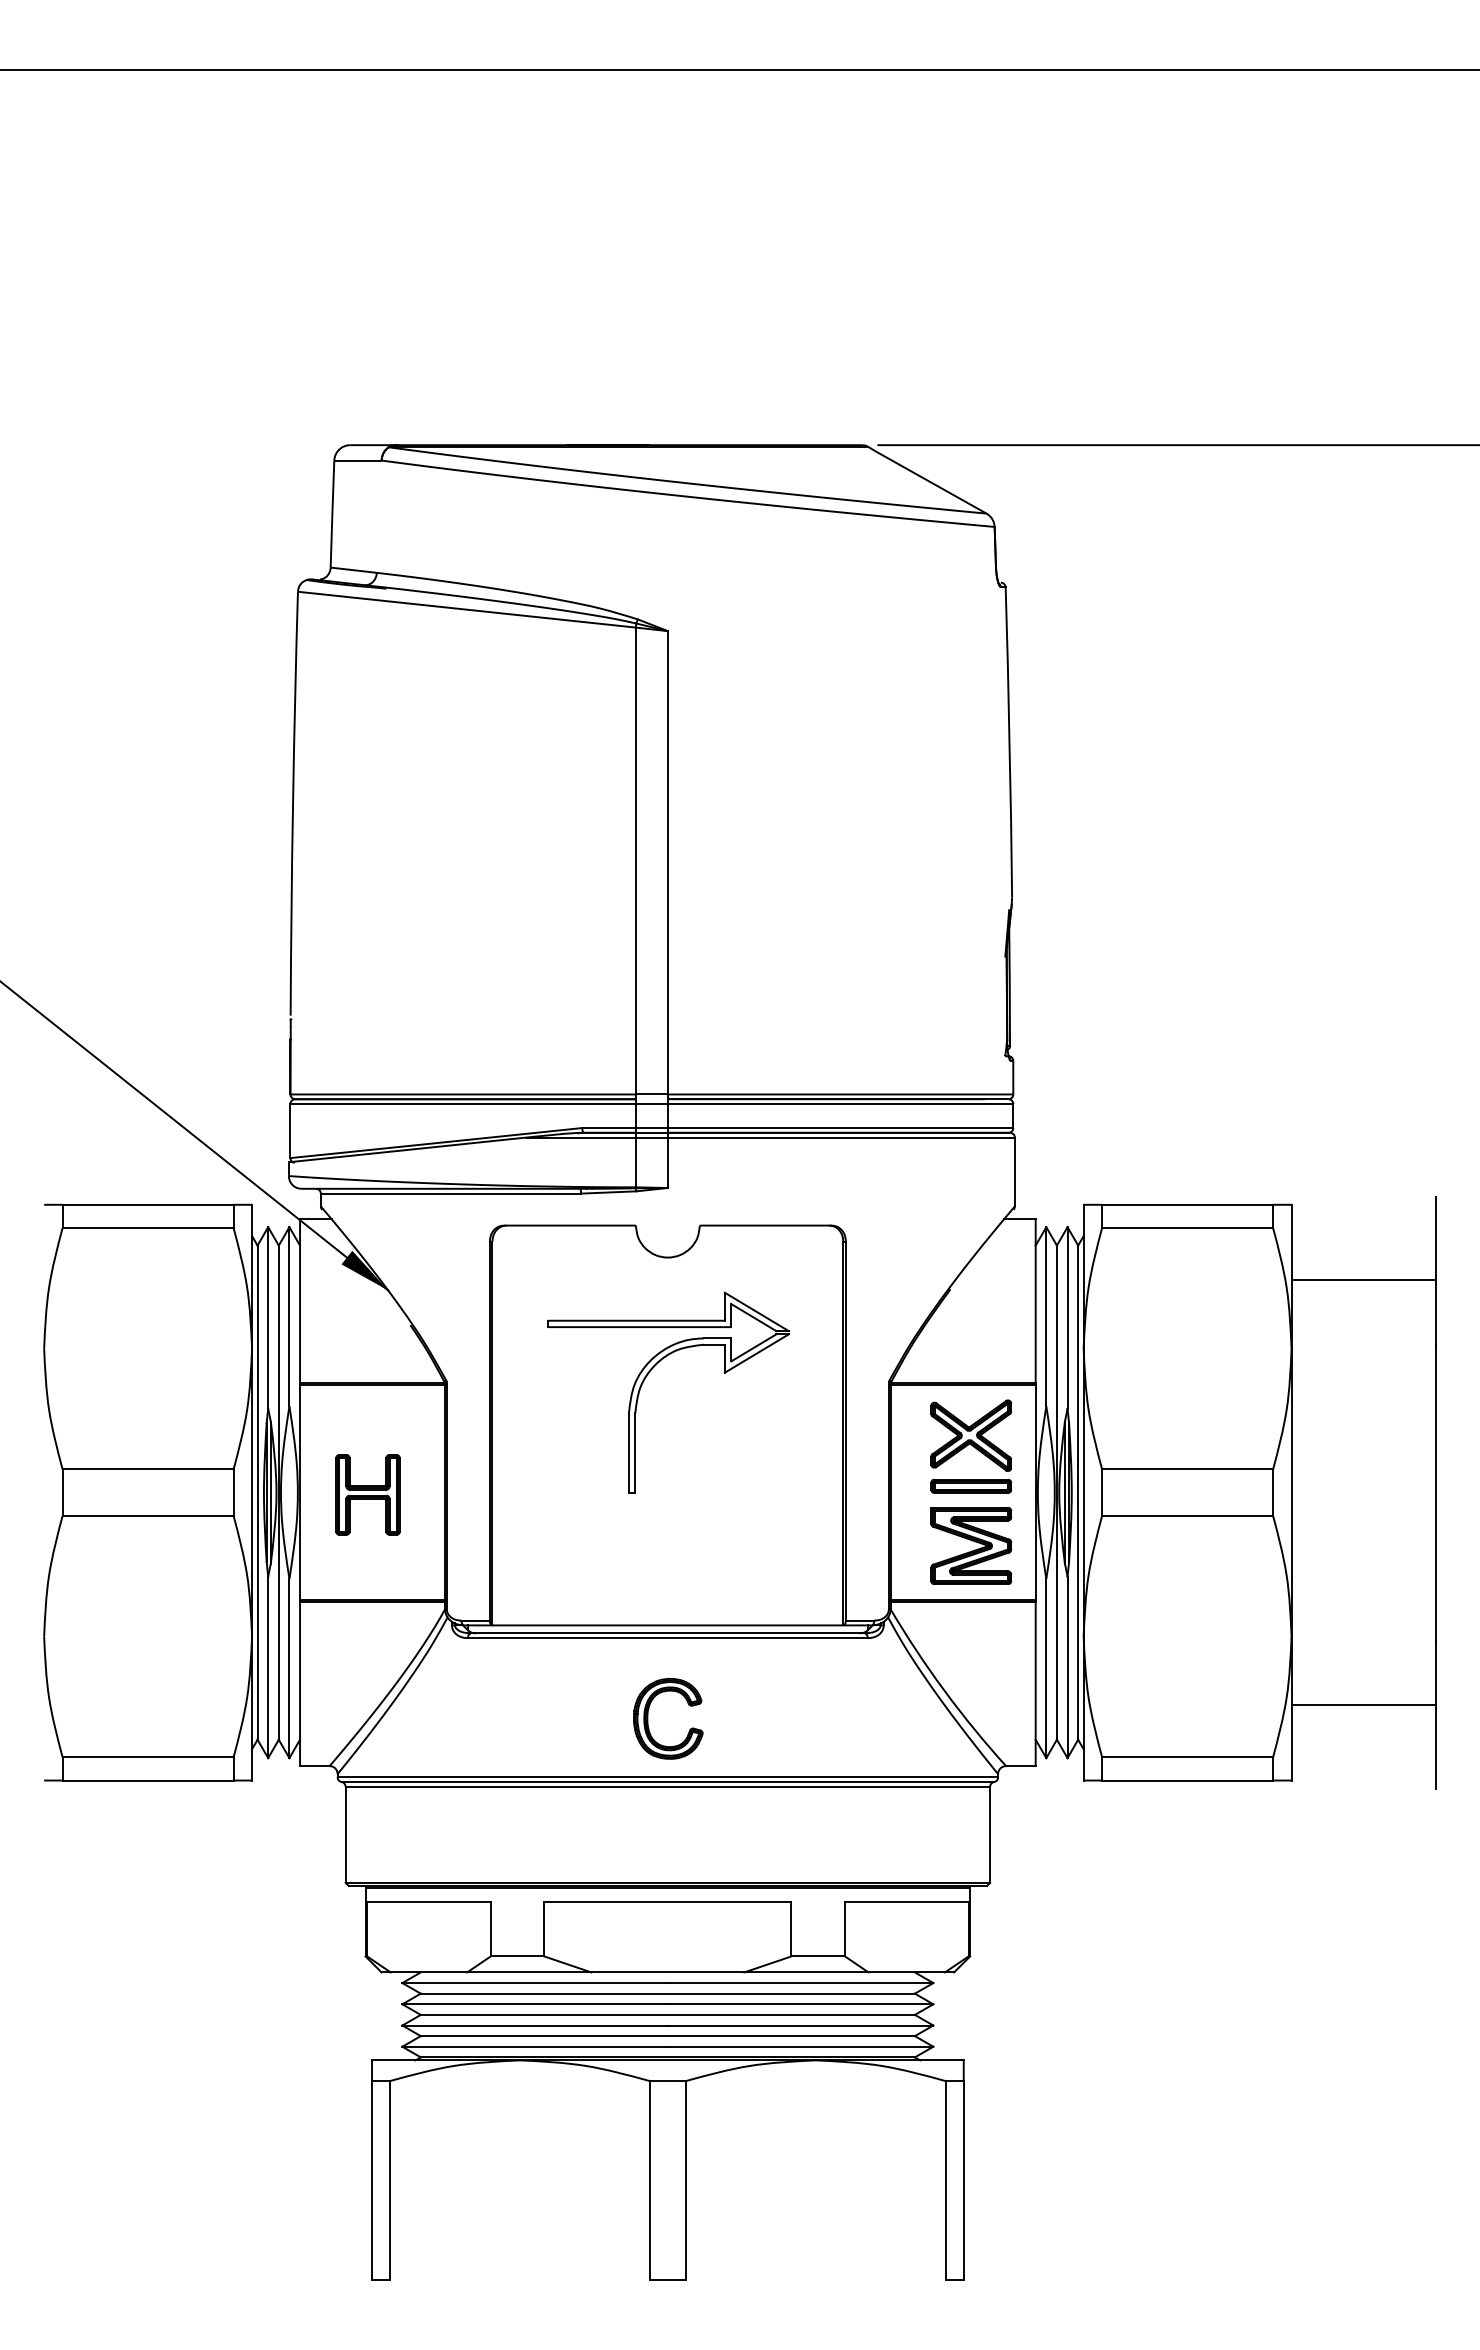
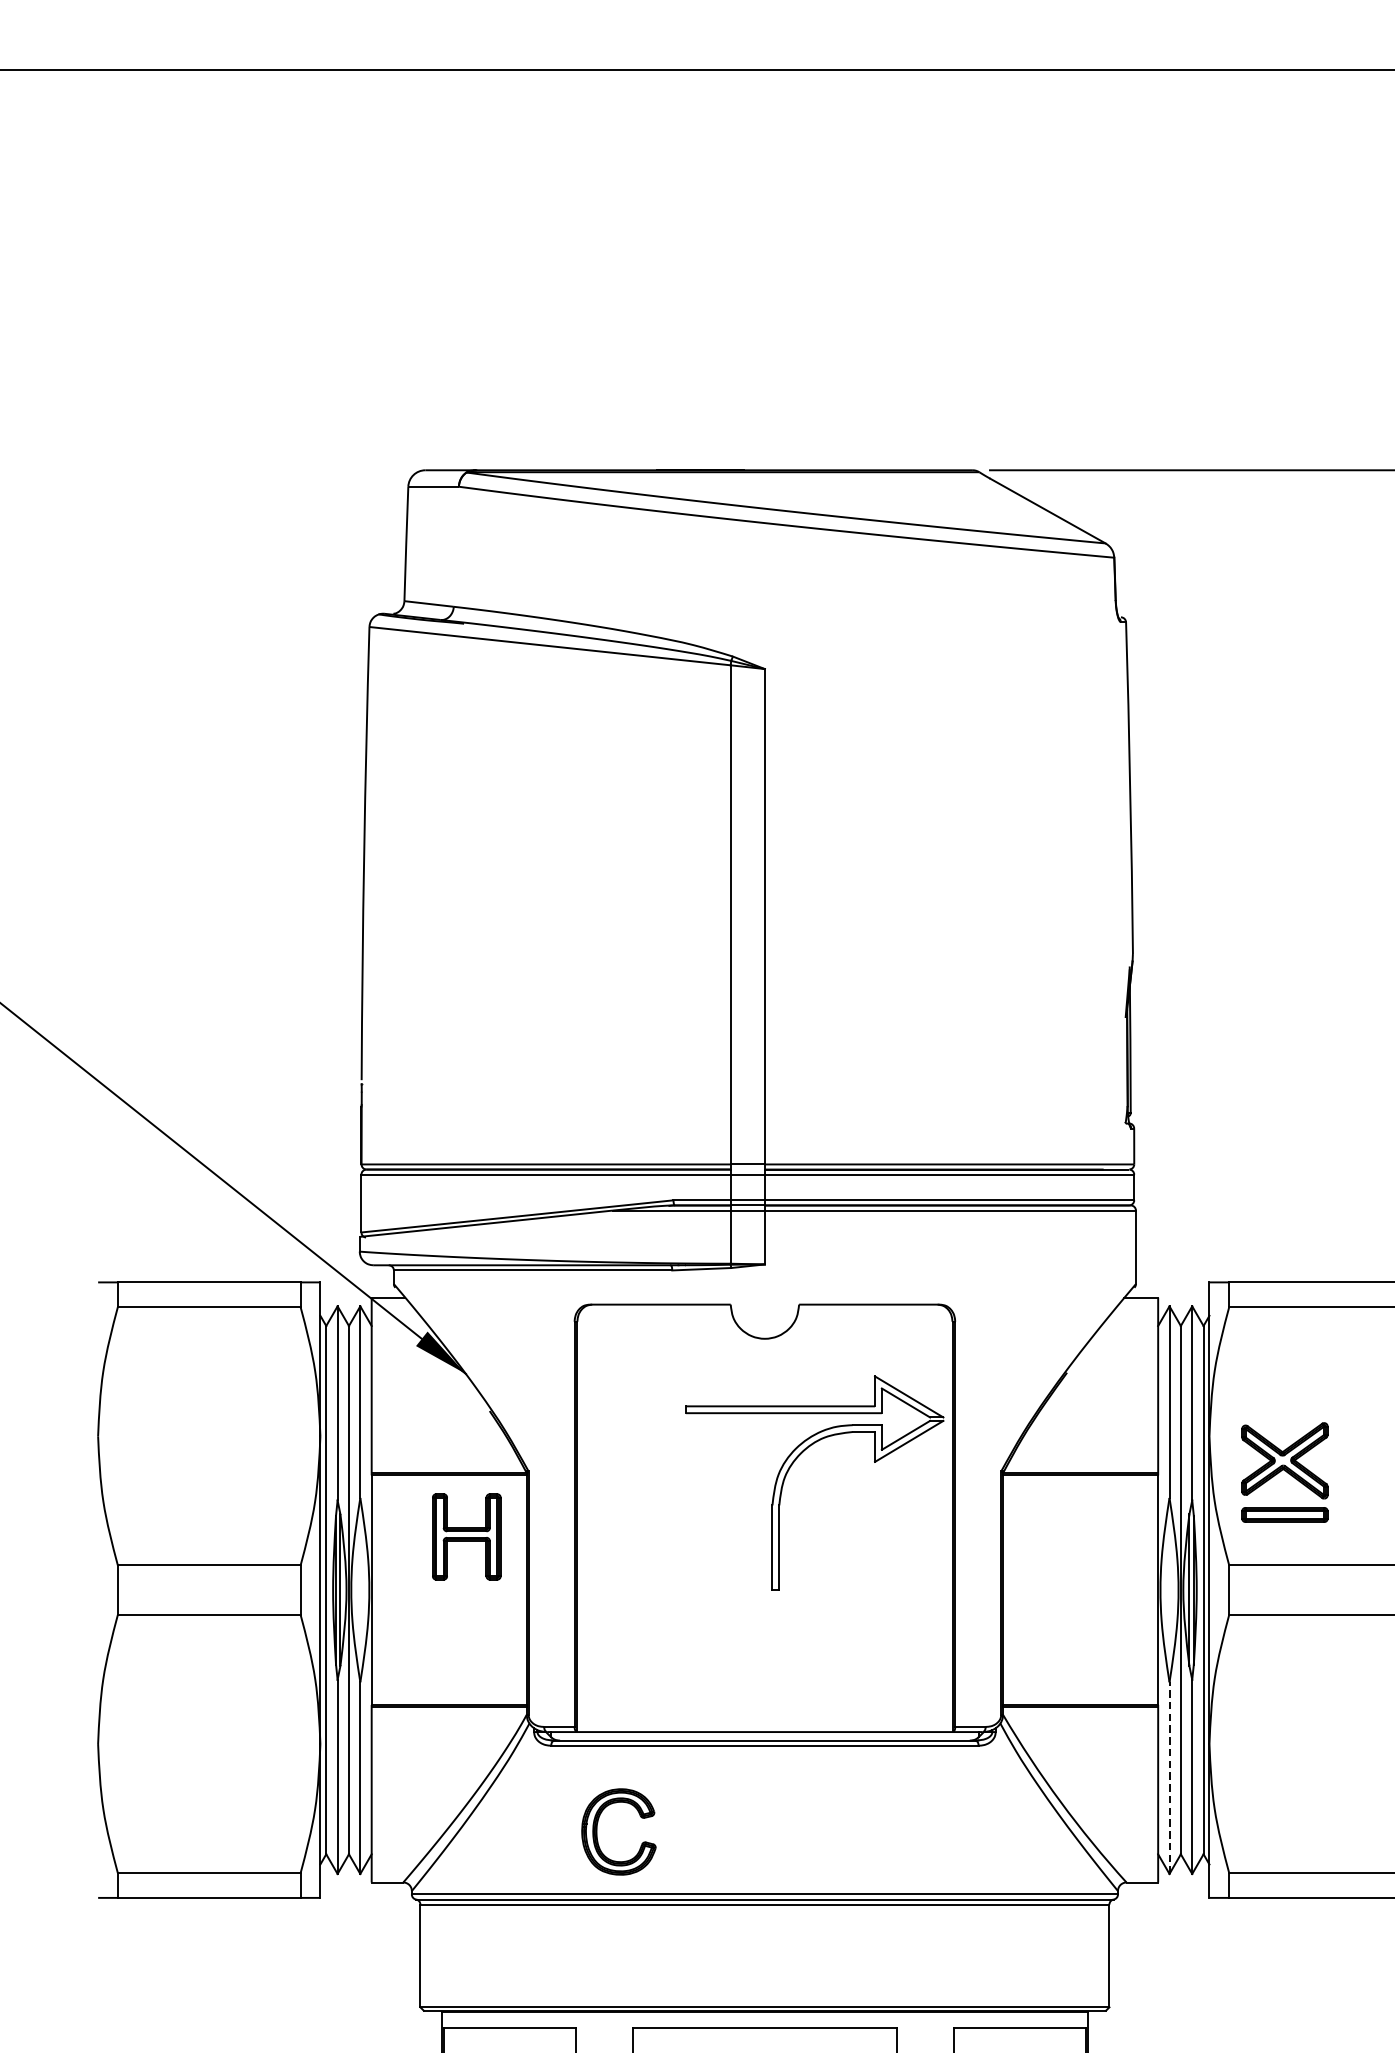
part: (647, 1376) -> (792, 1465), moved
part: (971, 1446) -> (1285, 1472), moved
part: (367, 1494) -> (466, 1536), moved
part: (971, 1545) -> (1089, 1646), removed
line: (1046, 1668) -> (1169, 1778), solid -> dashed
part: (648, 1718) -> (597, 1831), moved

